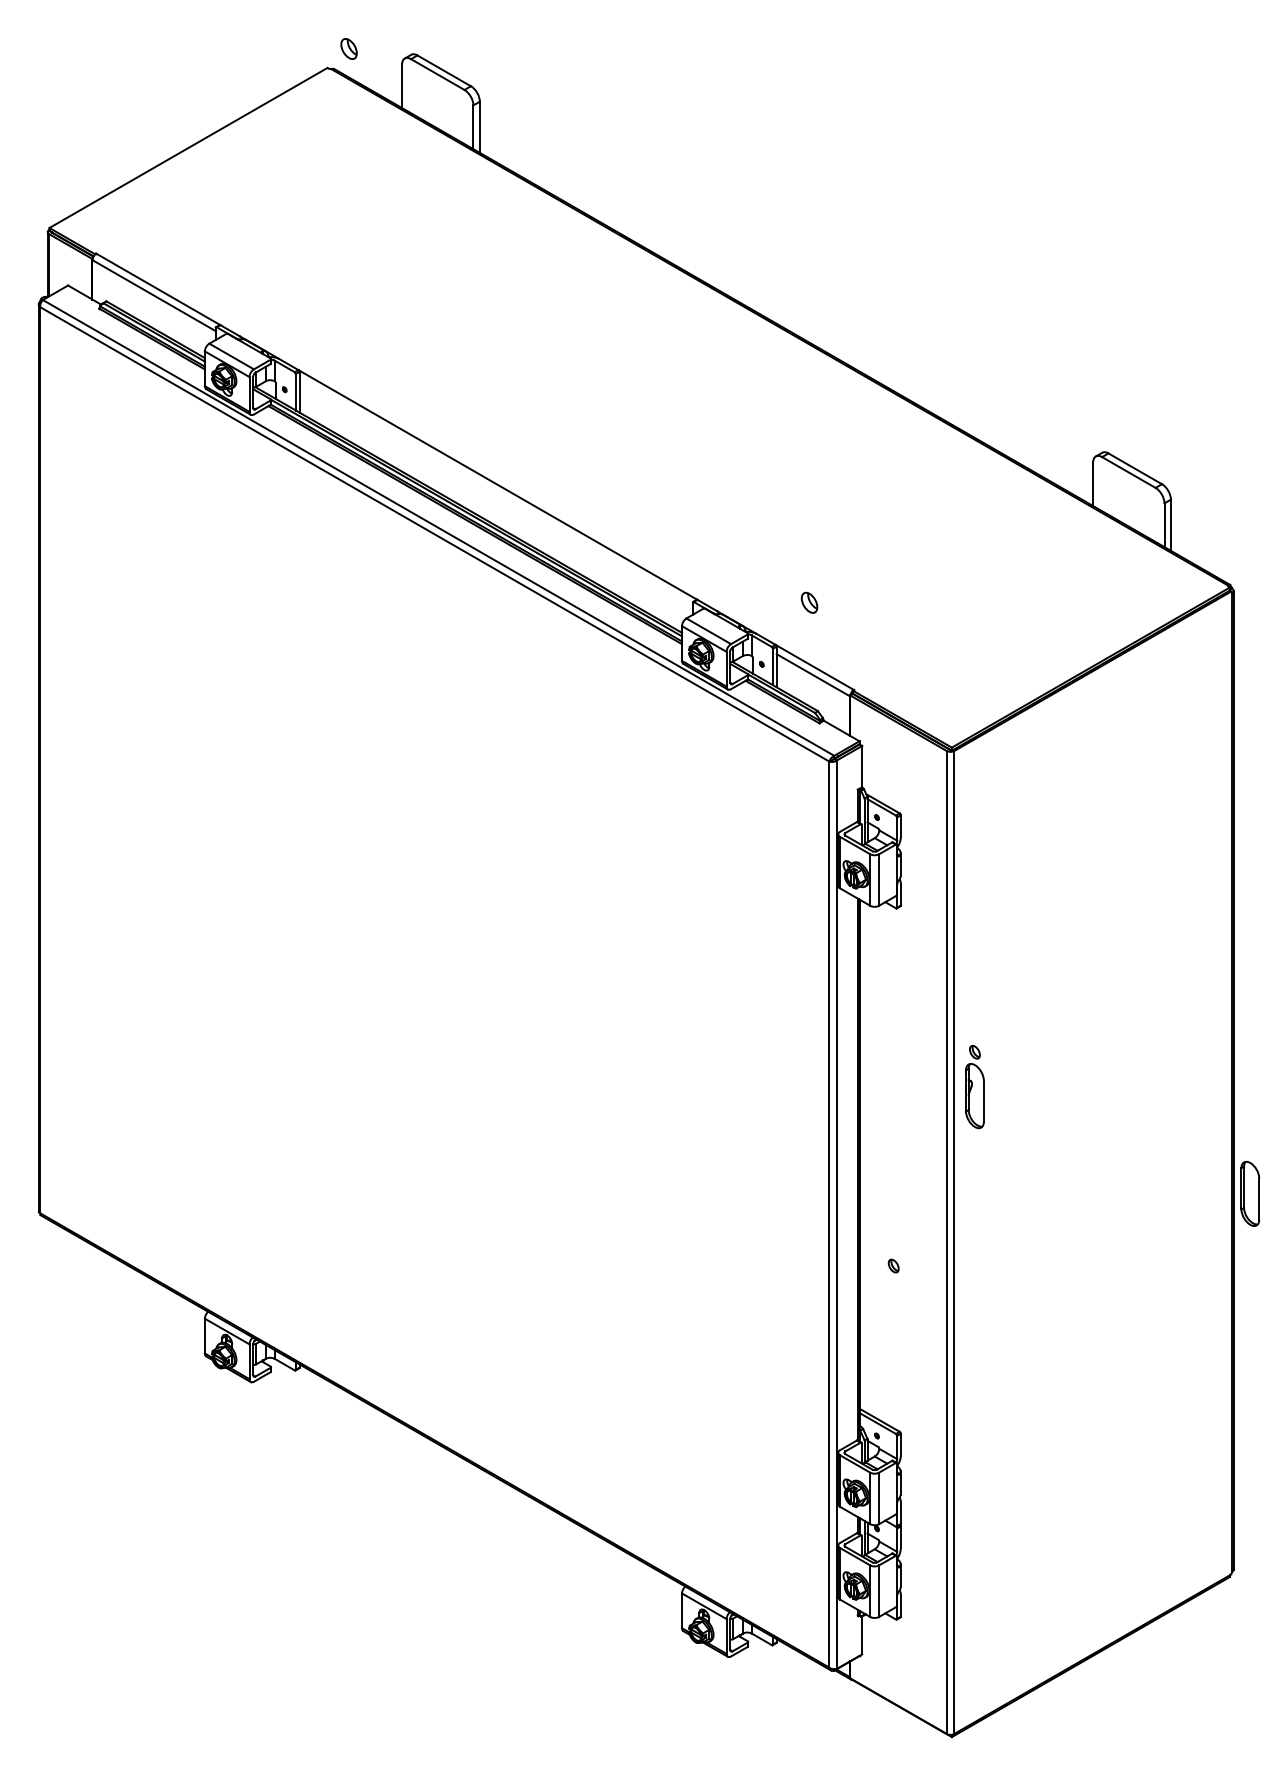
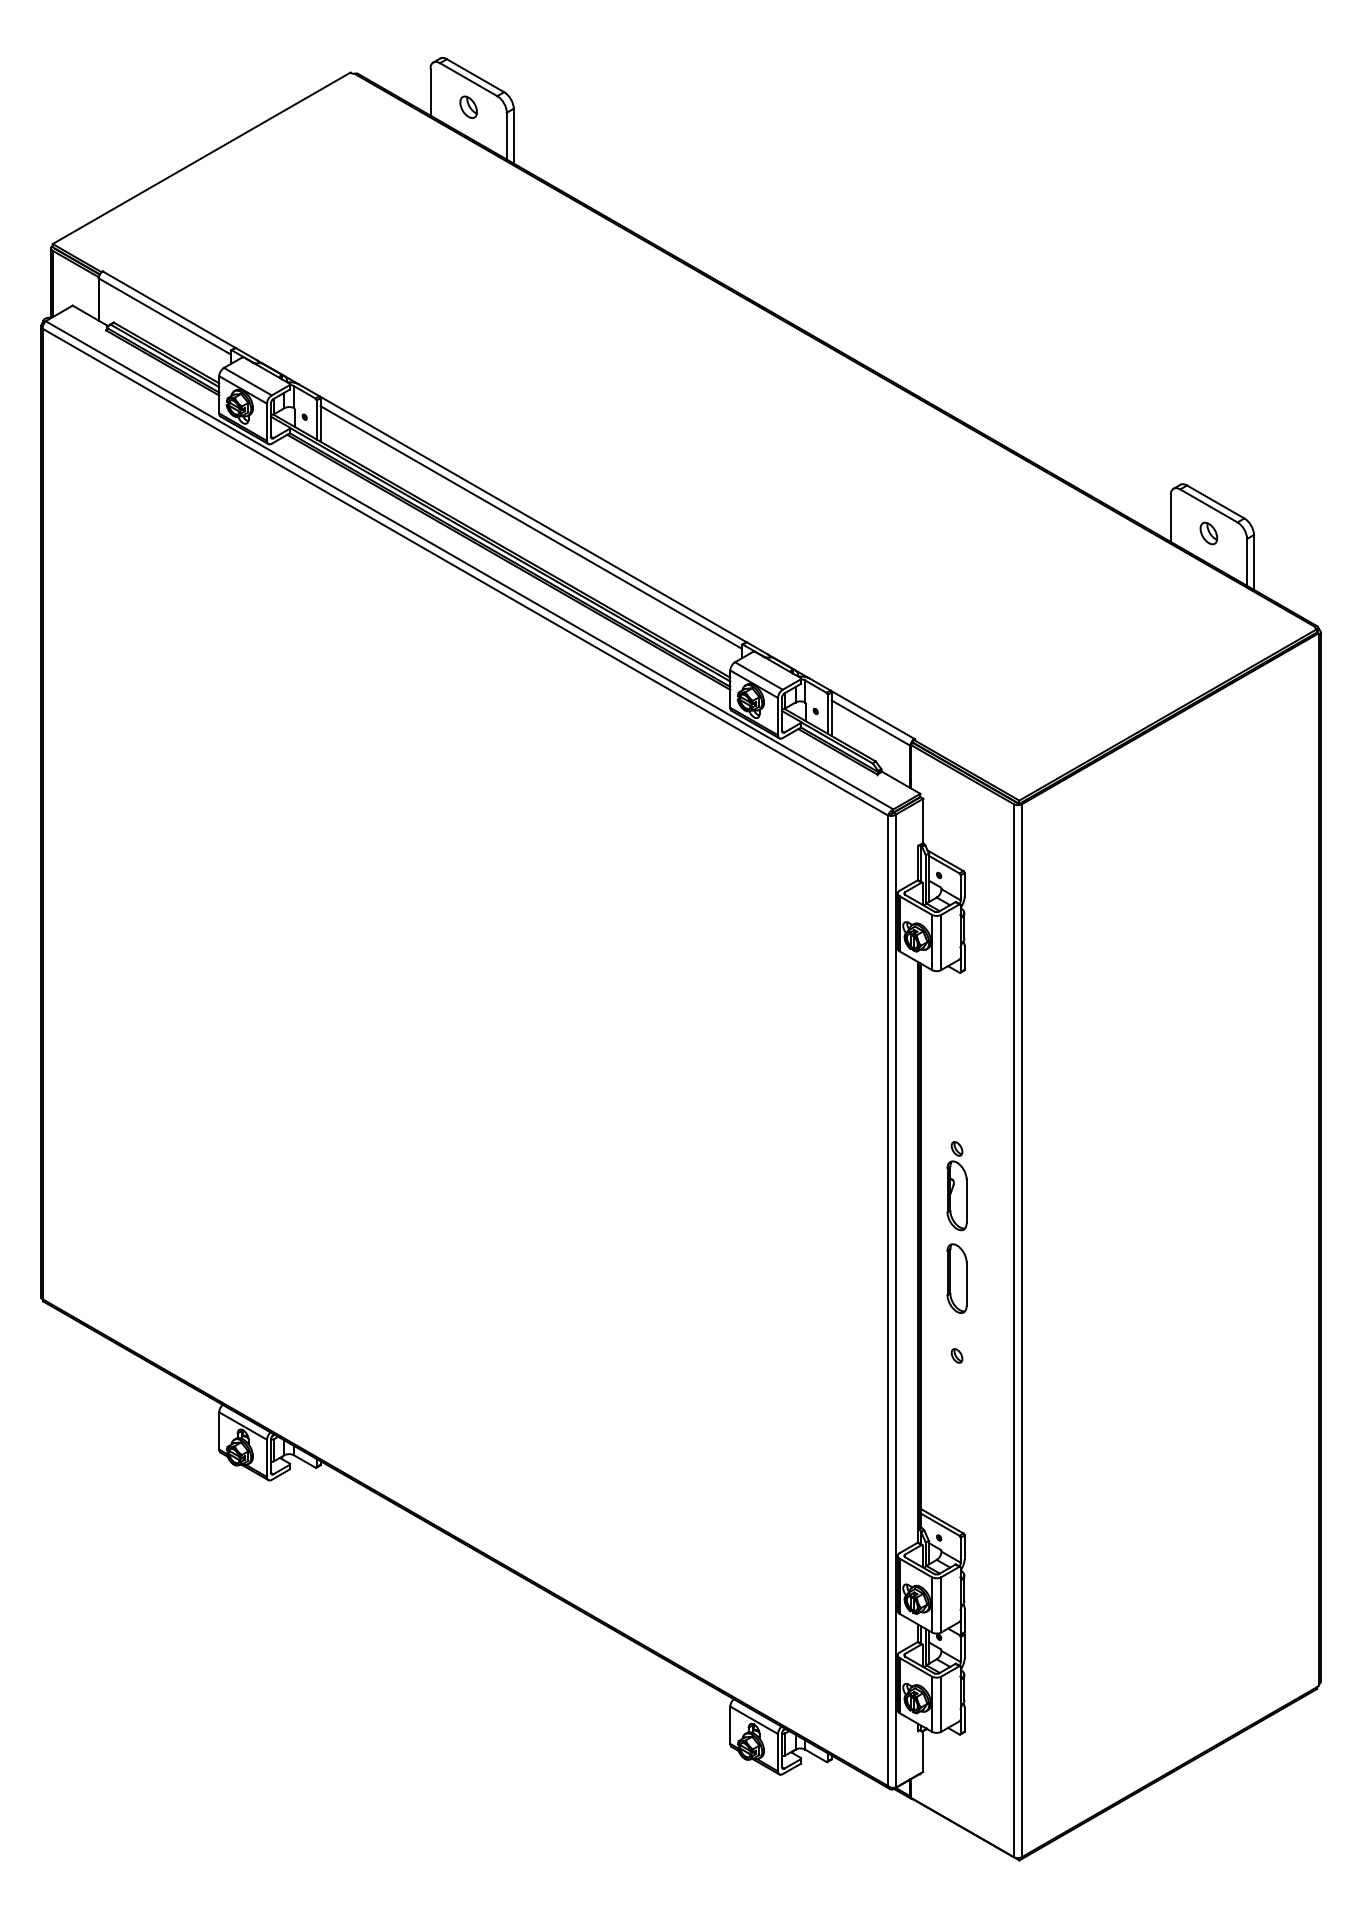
part: (348, 48) -> (468, 106), moved
line: (495, 492) -> (530, 527), added
part: (809, 602) -> (1208, 533), moved
part: (974, 1087) -> (956, 1186), moved
part: (1249, 1193) -> (956, 1278), moved

